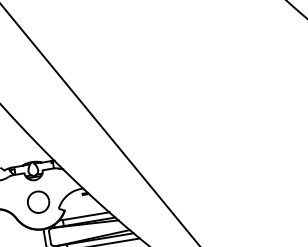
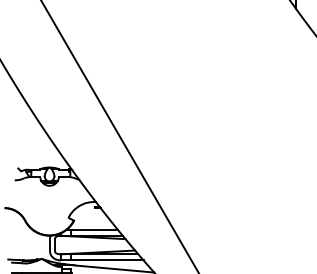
part: (38, 201) -> (49, 207), removed

